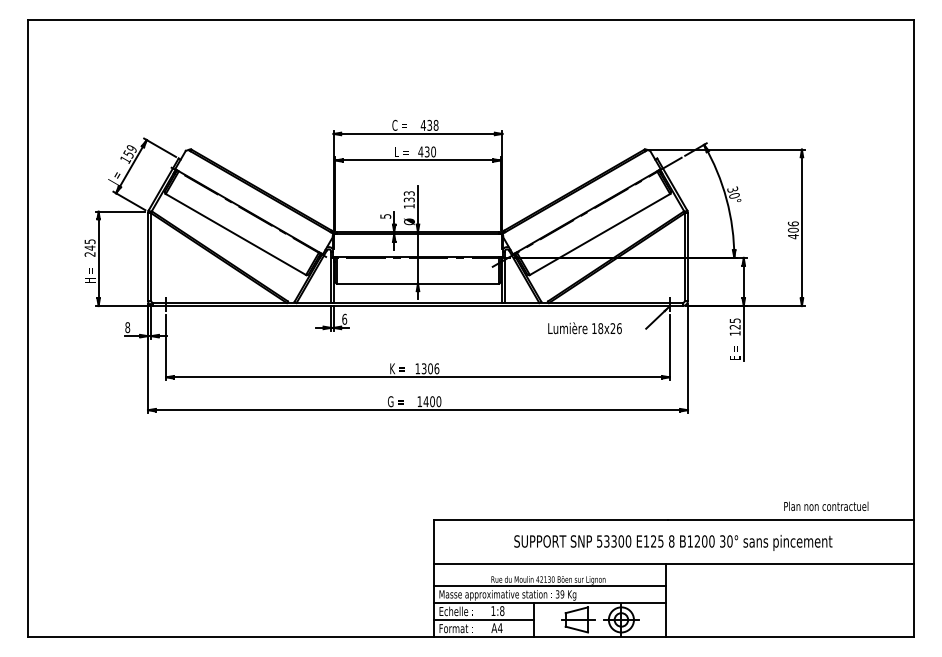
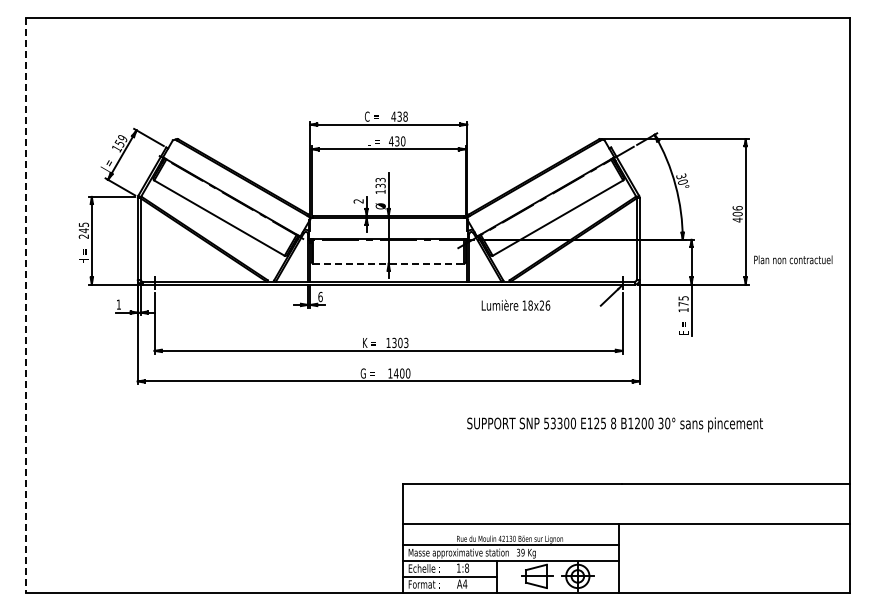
text: (385, 216) -> (358, 201), 5 -> 2
line: (418, 283) -> (389, 263), solid -> dashed
text: (127, 327) -> (118, 304), 8 -> 1
text: (584, 327) -> (515, 304), moved
text: (735, 327) -> (683, 304), 125 -> 175
line: (28, 328) -> (26, 305), solid -> dashed
text: (437, 368) -> (406, 342), 1306 -> 1303
text: (826, 505) -> (793, 259), moved
text: (672, 542) -> (614, 424), moved

